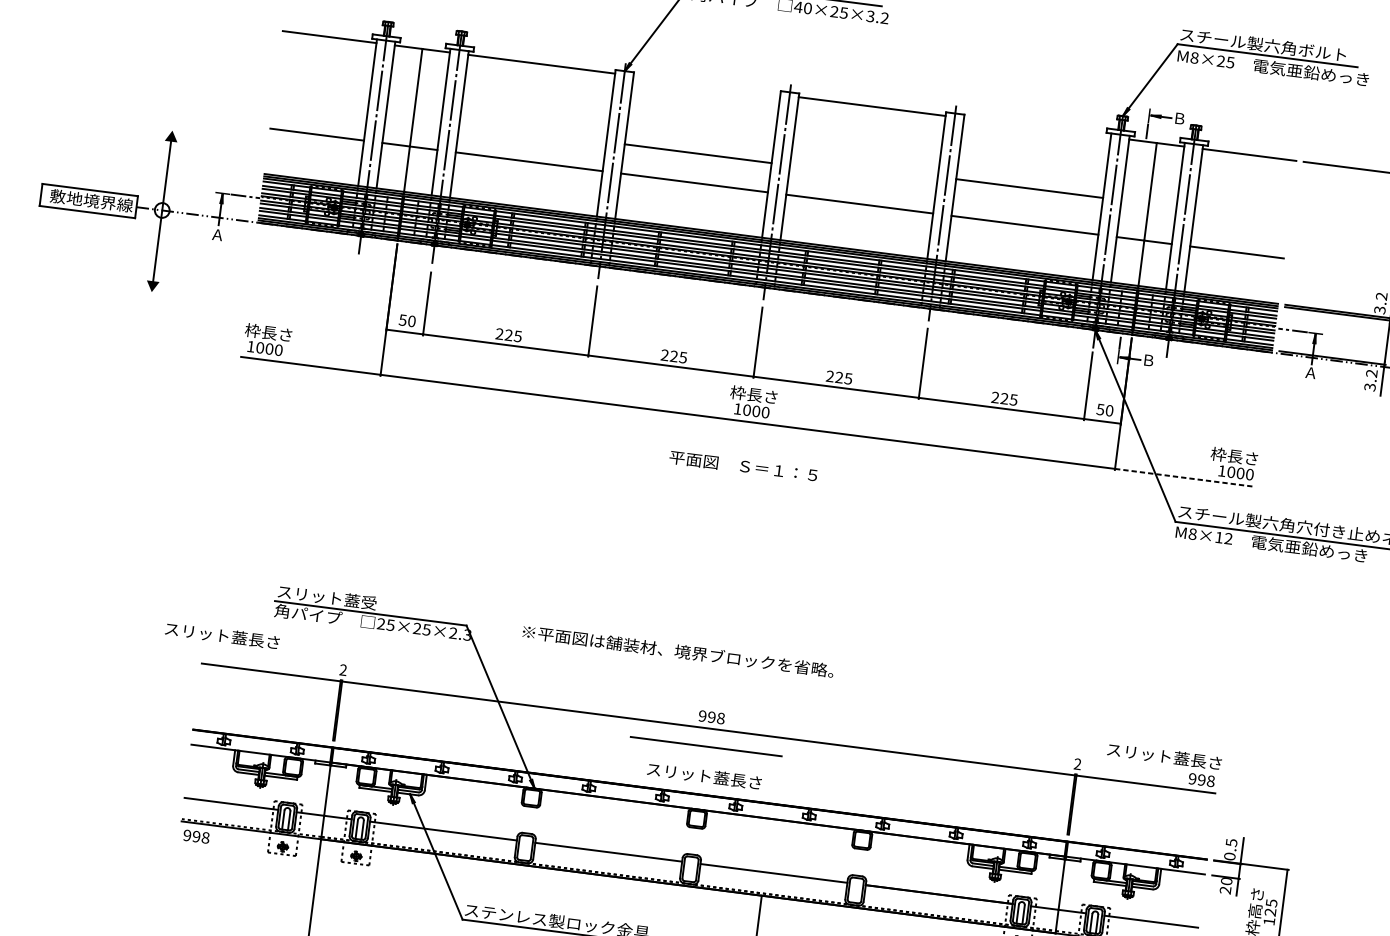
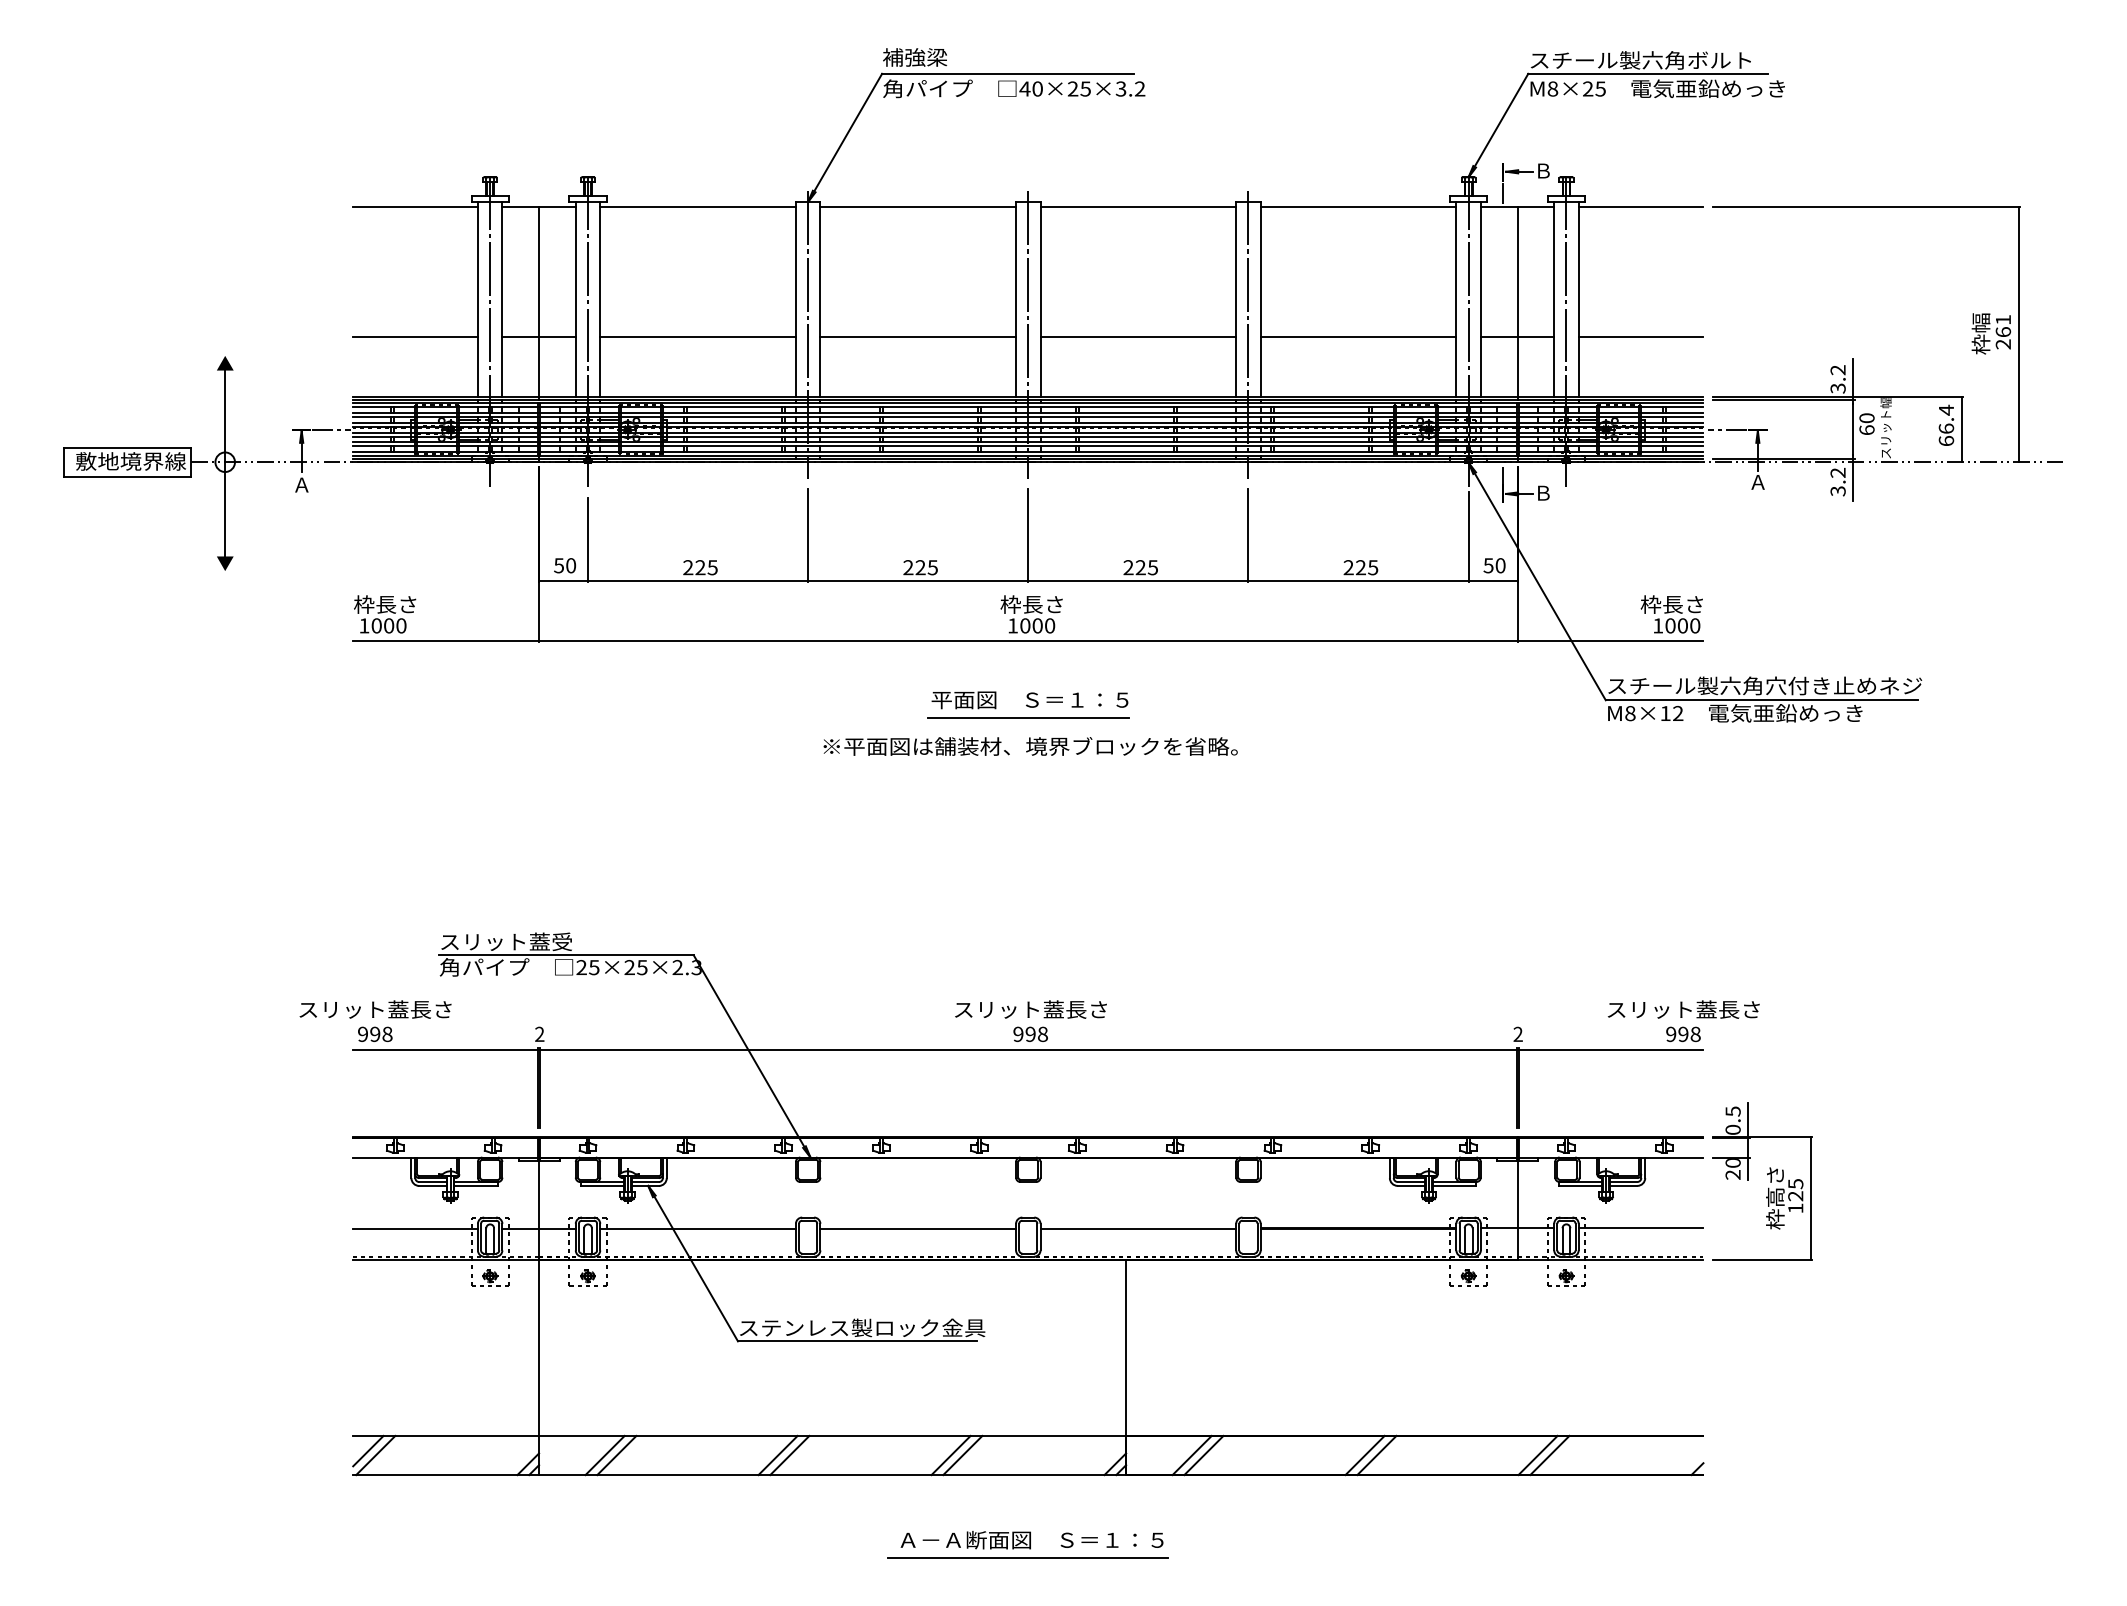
line: (698, 153) -> (918, 206), moved
line: (1029, 188) -> (1358, 206), moved
line: (1184, 478) -> (1610, 641), dashed -> solid
text: (678, 651) -> (1030, 746), moved
line: (706, 746) -> (1028, 717), moved
text: (1164, 756) -> (1683, 1009), moved
text: (704, 775) -> (1030, 1009), moved
text: (196, 836) -> (375, 1033), moved

